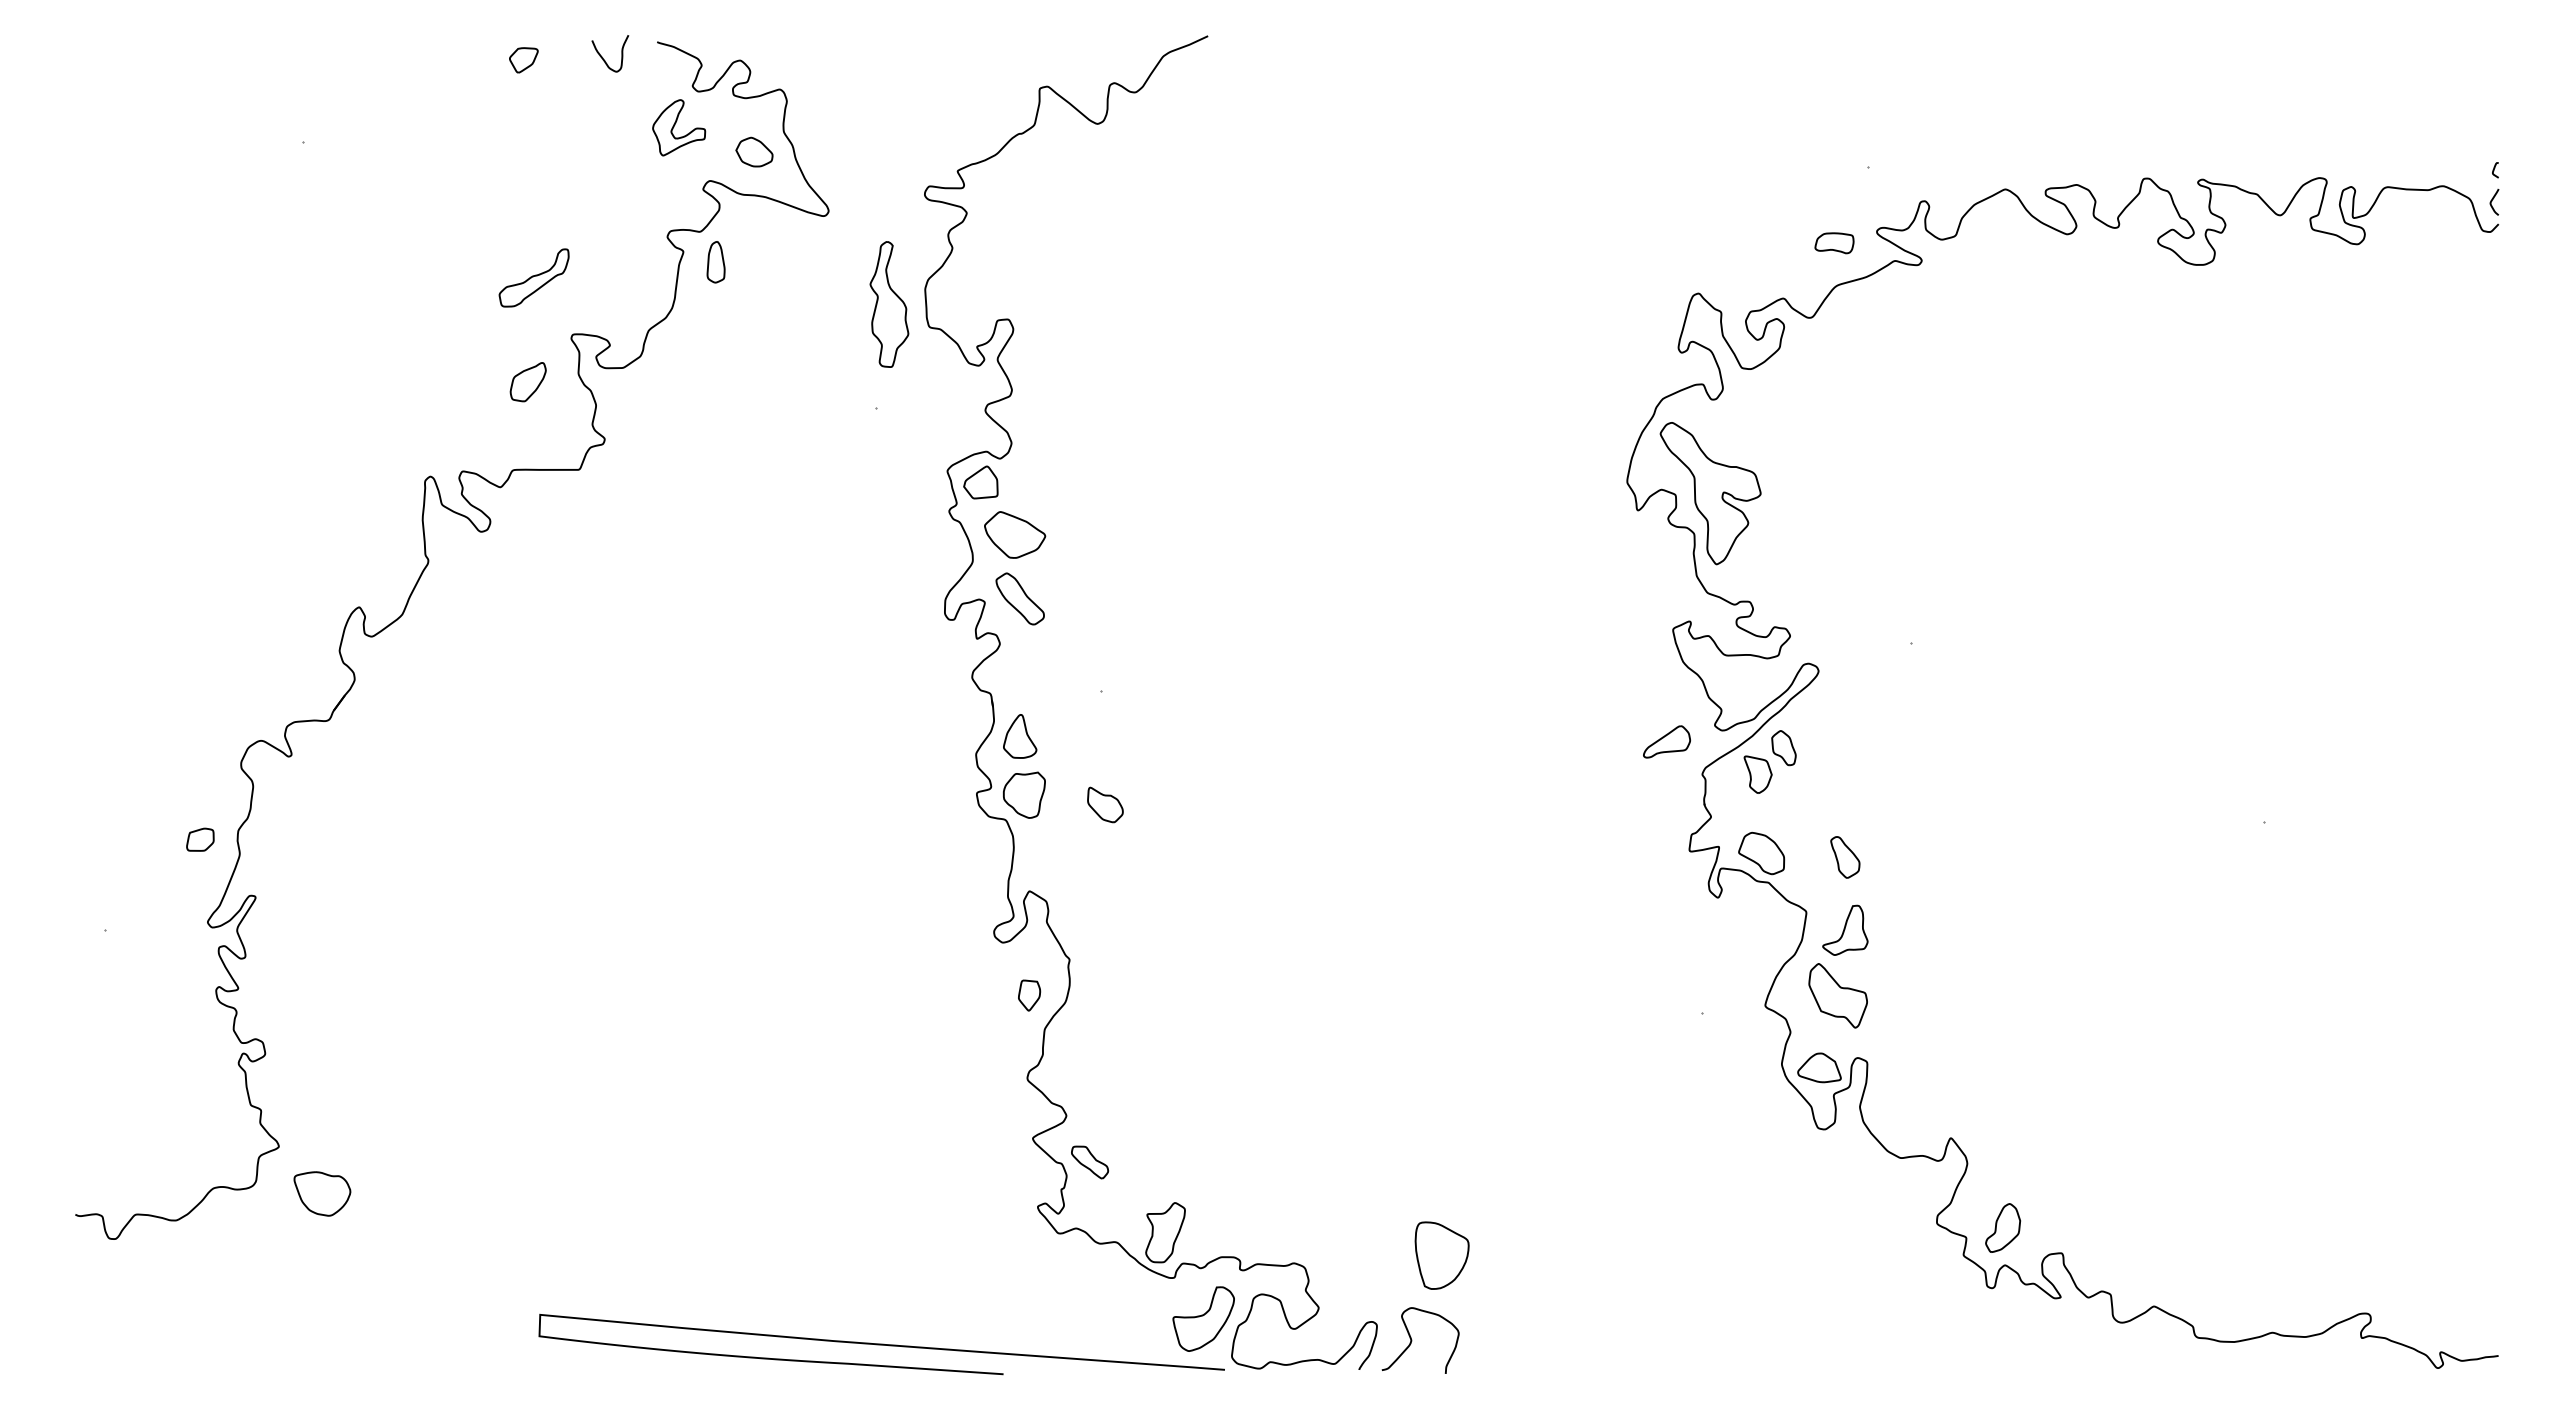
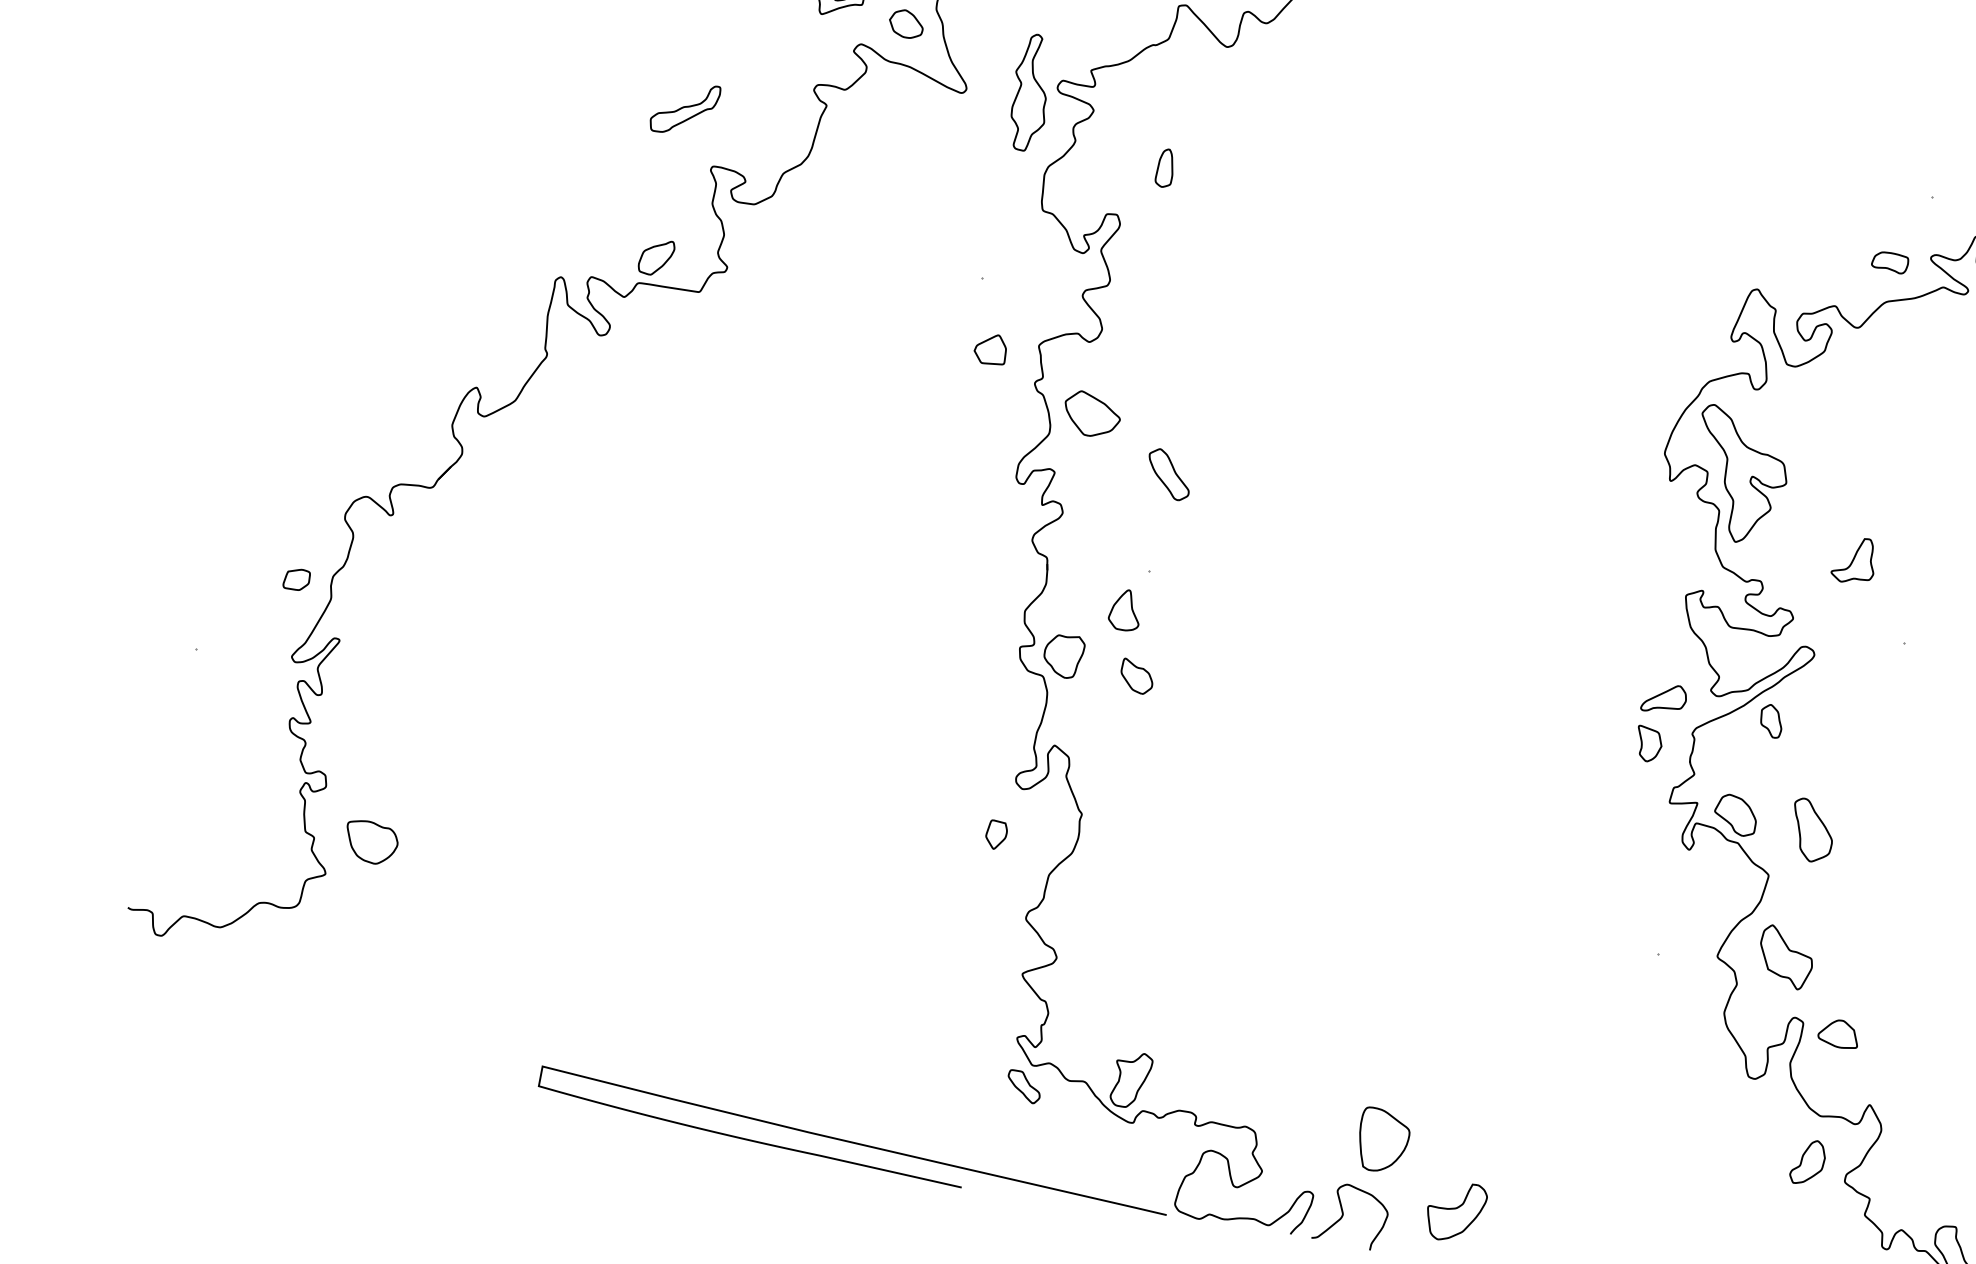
part: (715, 262) -> (1164, 168), moved
part: (889, 304) -> (1030, 92), moved
part: (527, 382) -> (655, 257), moved
part: (980, 482) -> (990, 349), moved
part: (1019, 598) -> (1168, 474), moved
part: (1020, 736) -> (1125, 610), moved
part: (1757, 774) -> (1648, 744), moved
part: (1845, 857) -> (1812, 830), size x1.6
part: (1845, 929) -> (1854, 559), moved
part: (1029, 995) -> (996, 834), moved
part: (1819, 1067) -> (1838, 1033), moved
part: (1090, 1162) -> (1024, 1086), moved
part: (322, 1193) -> (371, 842), moved
part: (2003, 1227) -> (1808, 1161), moved
part: (1203, 1318) -> (1456, 1211), moved

